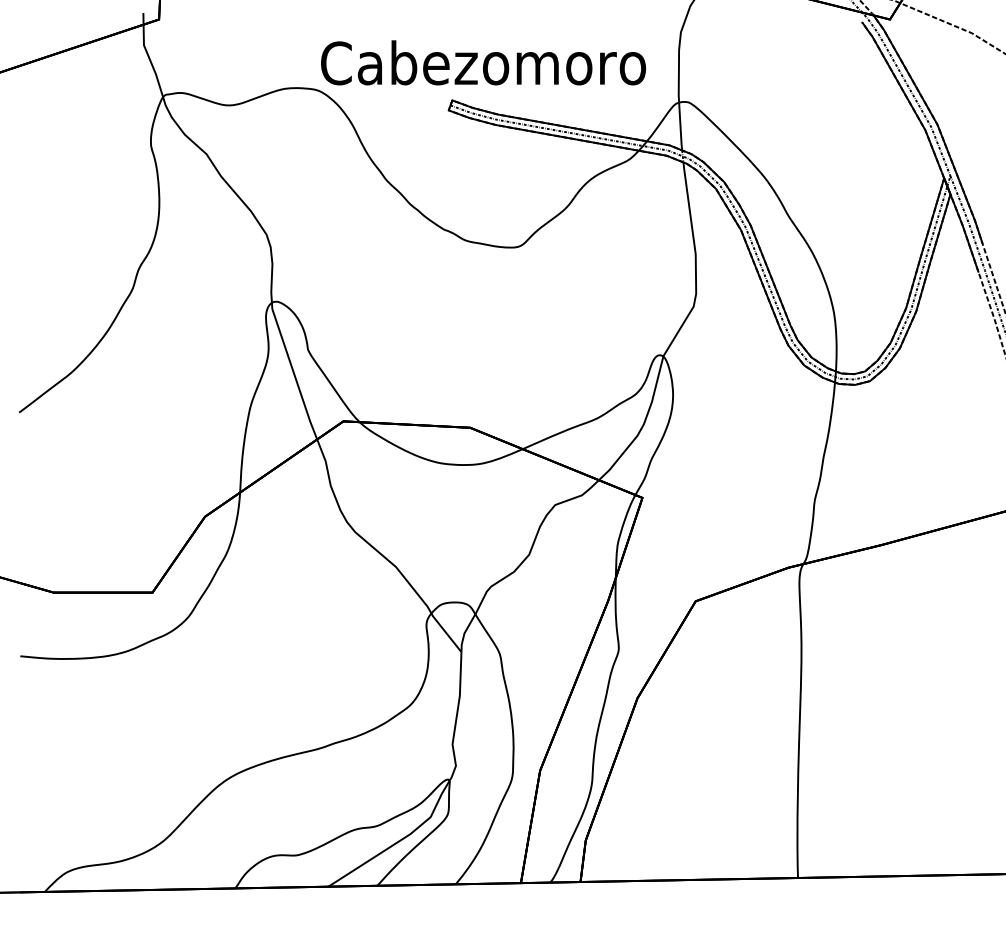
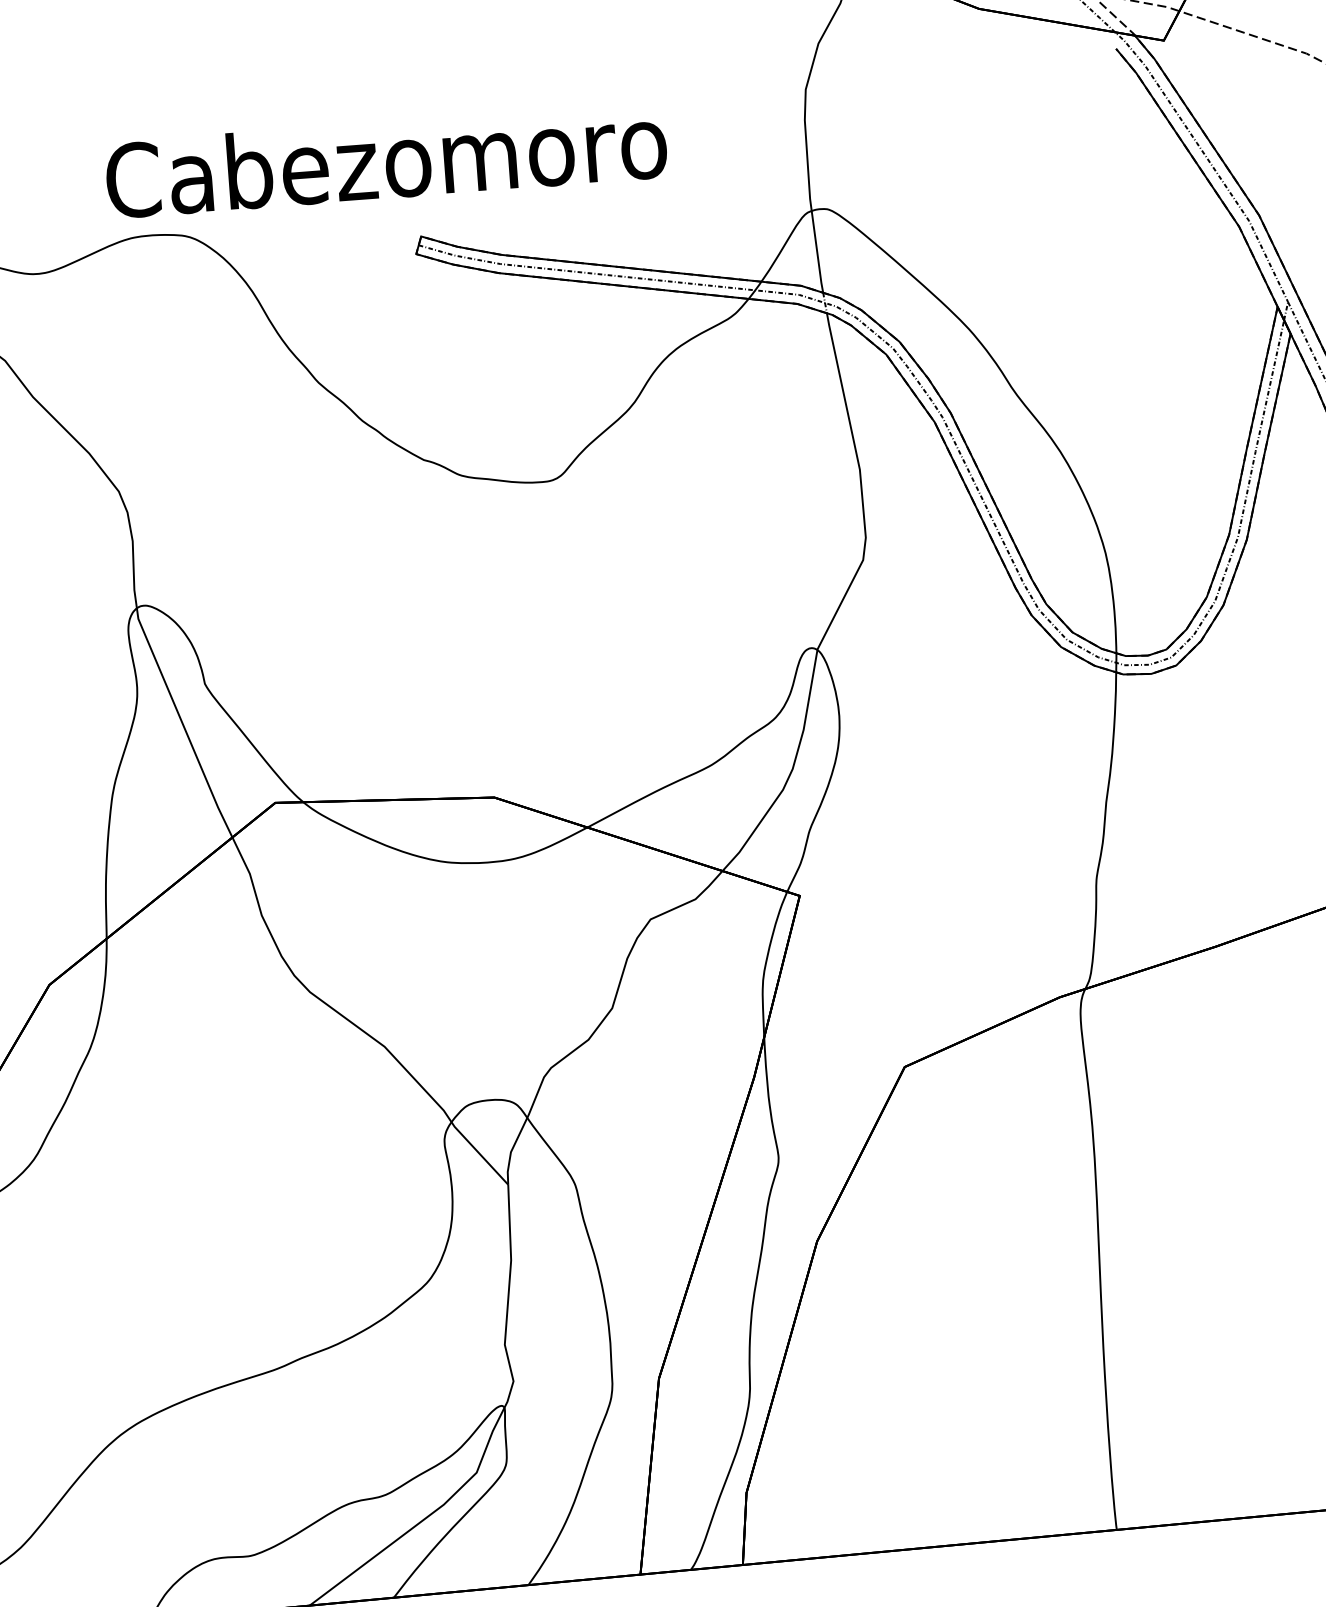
text: (483, 62) -> (386, 159), moved

